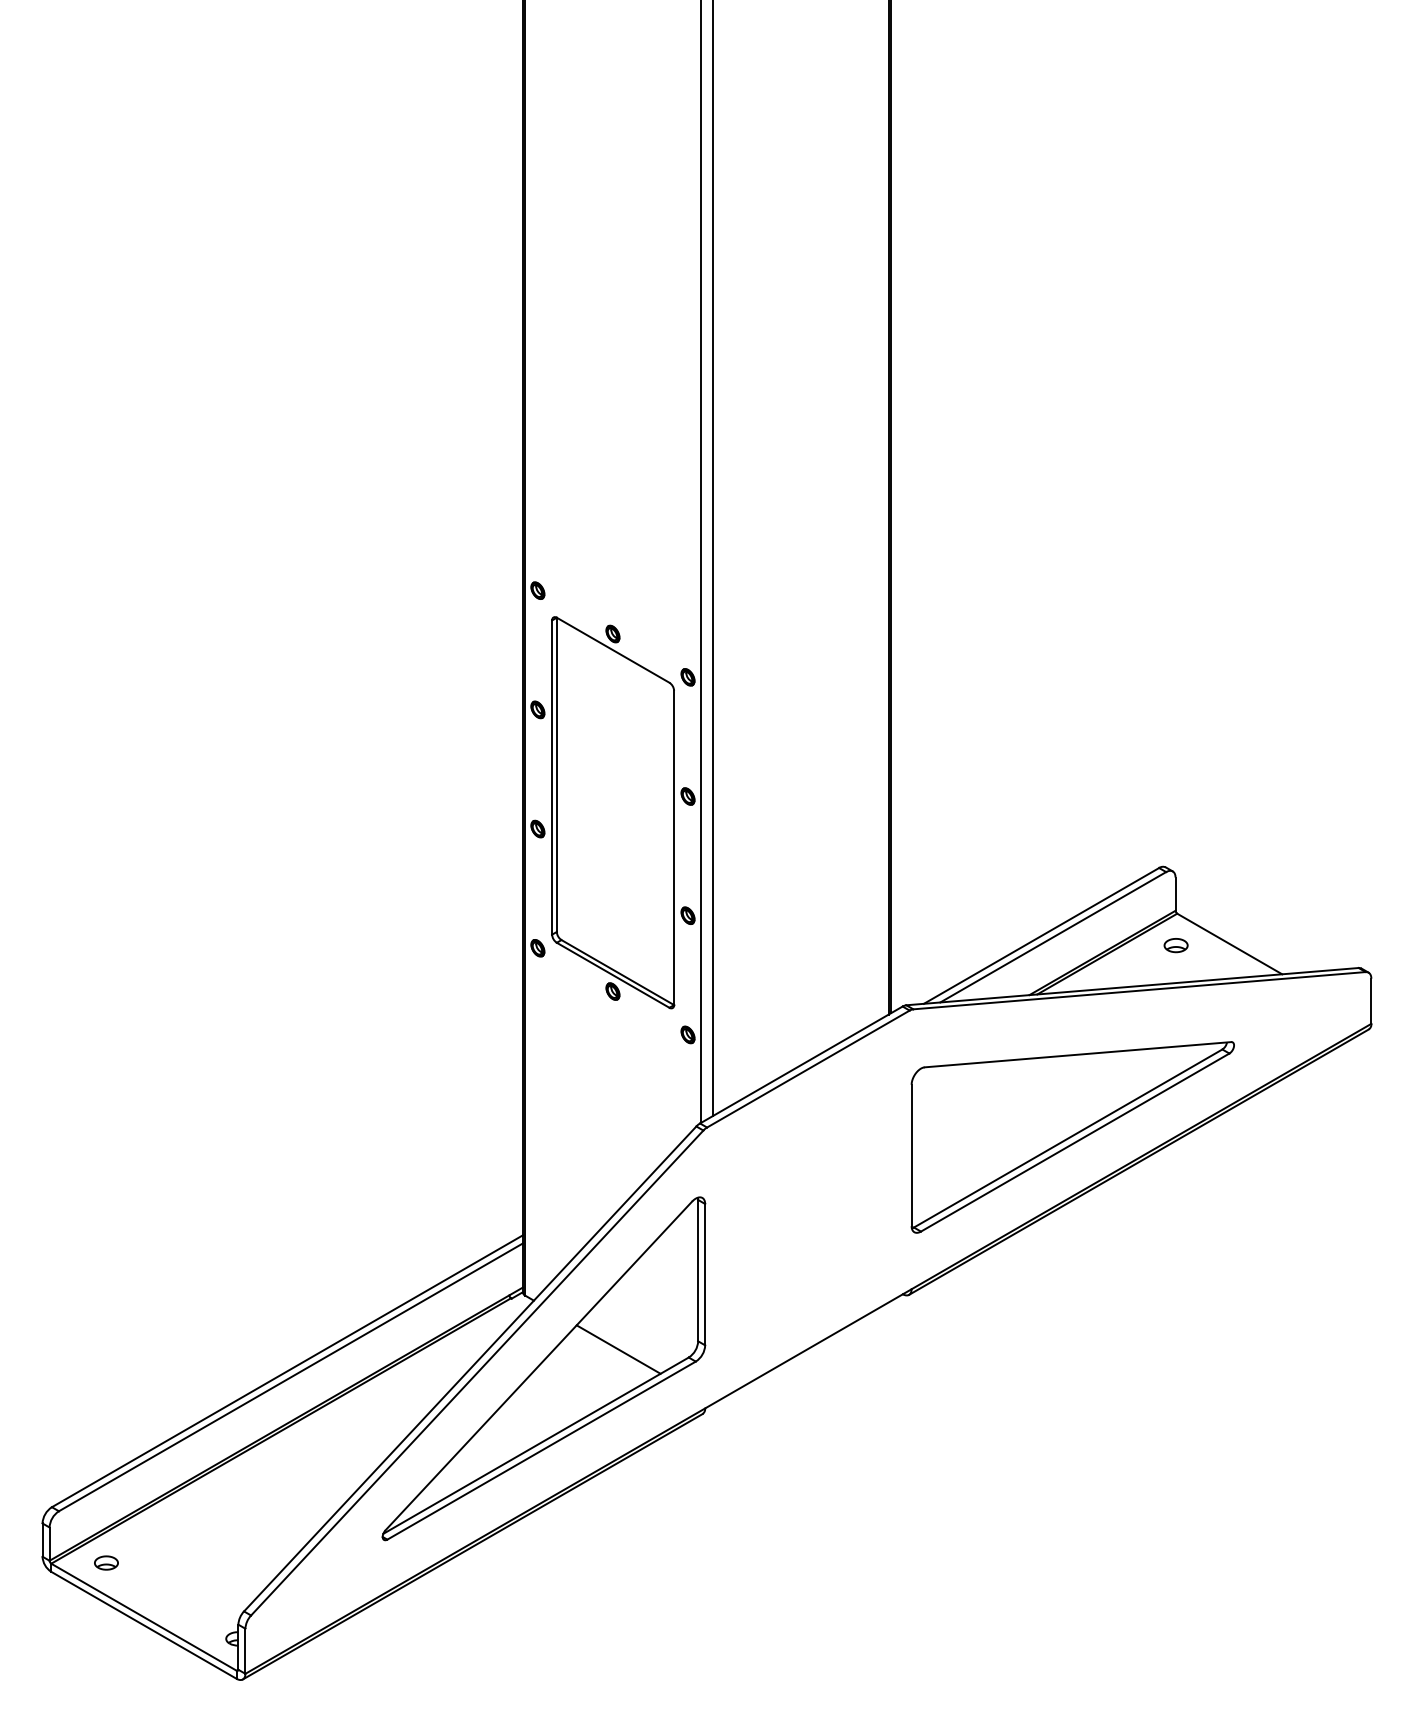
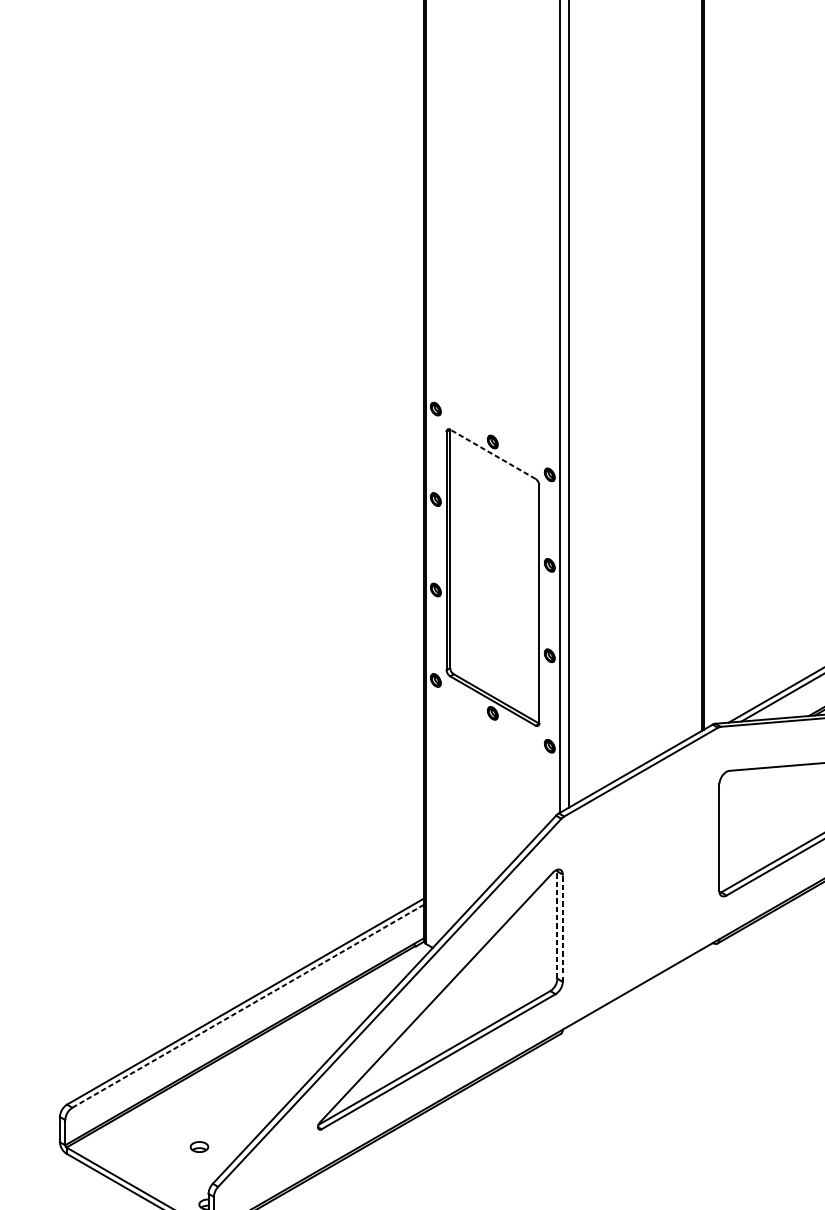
line: (612, 649) -> (492, 453), solid -> dashed
line: (698, 1270) -> (557, 925), solid -> dashed
line: (705, 1274) -> (563, 928), solid -> dashed
line: (618, 1349) -> (497, 984), removed
line: (290, 1377) -> (248, 1006), solid -> dashed
part: (106, 1562) -> (199, 1146), moved

